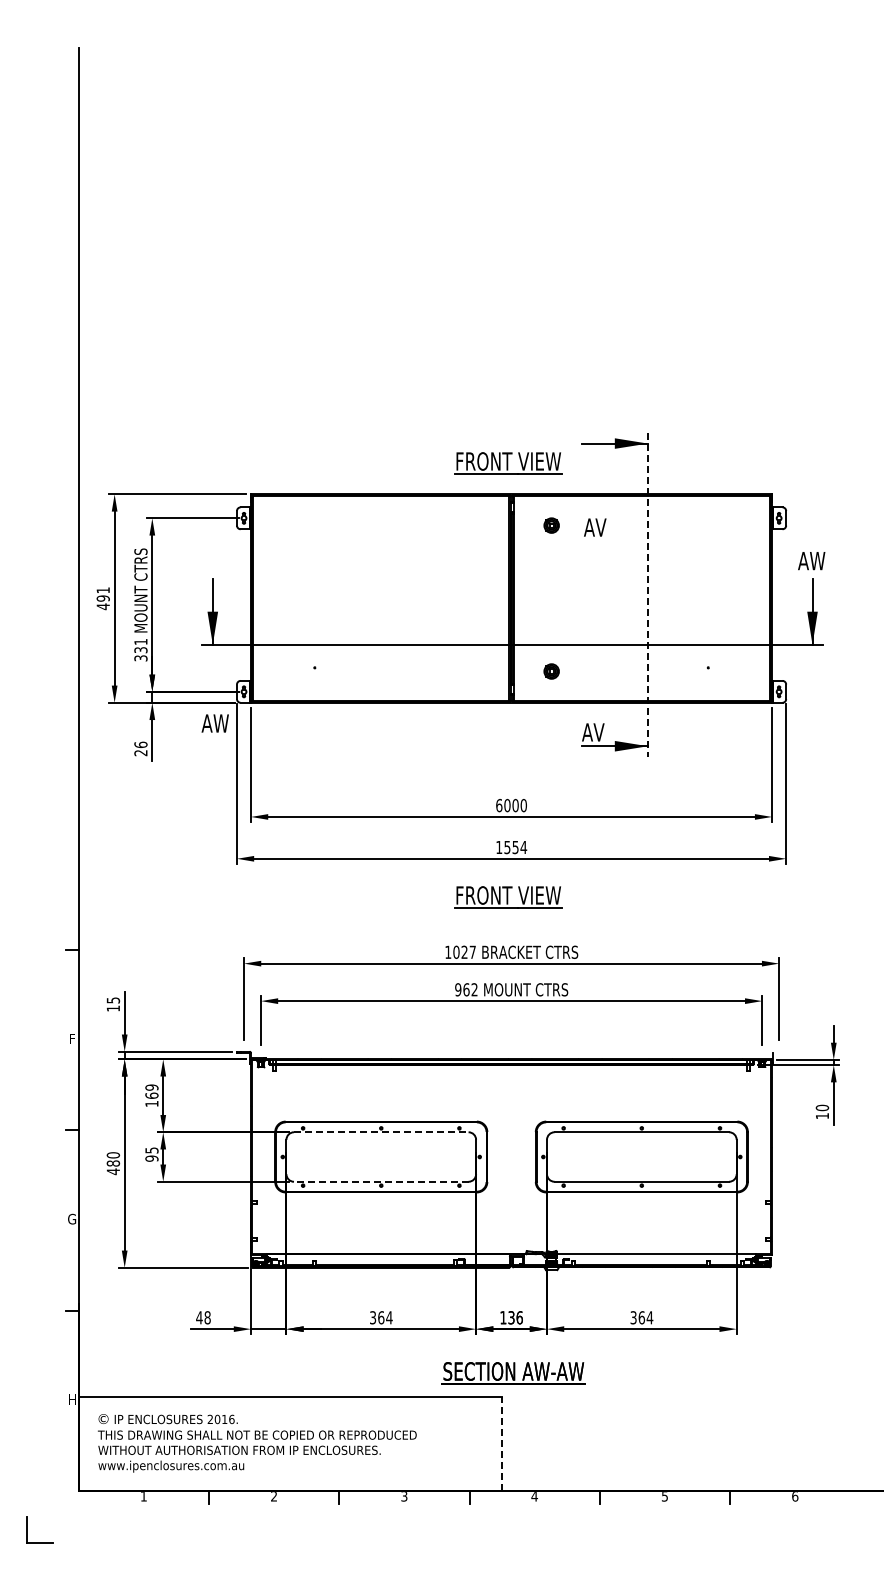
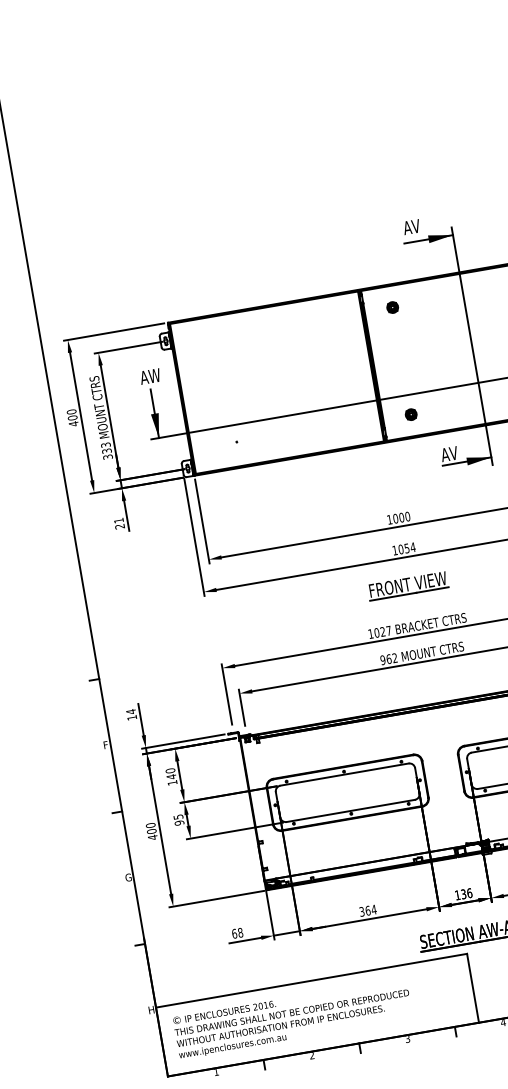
part: (508, 463) -> (353, 267), removed
text: (595, 527) -> (411, 227), moved
text: (102, 594) -> (71, 415), 491 -> 400
line: (647, 594) -> (471, 345), dashed -> solid
text: (140, 642) -> (105, 445), 331 -> 333
text: (214, 723) -> (149, 376), moved
text: (140, 744) -> (118, 520), 26 -> 21
text: (499, 805) -> (389, 519), 6000 -> 1000
text: (507, 847) -> (401, 549), 1554 -> 1054
text: (113, 1000) -> (131, 711), 15 -> 14
text: (151, 1091) -> (170, 773), 169 -> 140
line: (381, 1132) -> (344, 774), dashed -> solid
text: (113, 1163) -> (151, 831), 480 -> 400
line: (380, 1181) -> (350, 810), dashed -> solid
text: (199, 1317) -> (234, 933), 48 -> 68
line: (502, 1444) -> (473, 988), dashed -> solid

